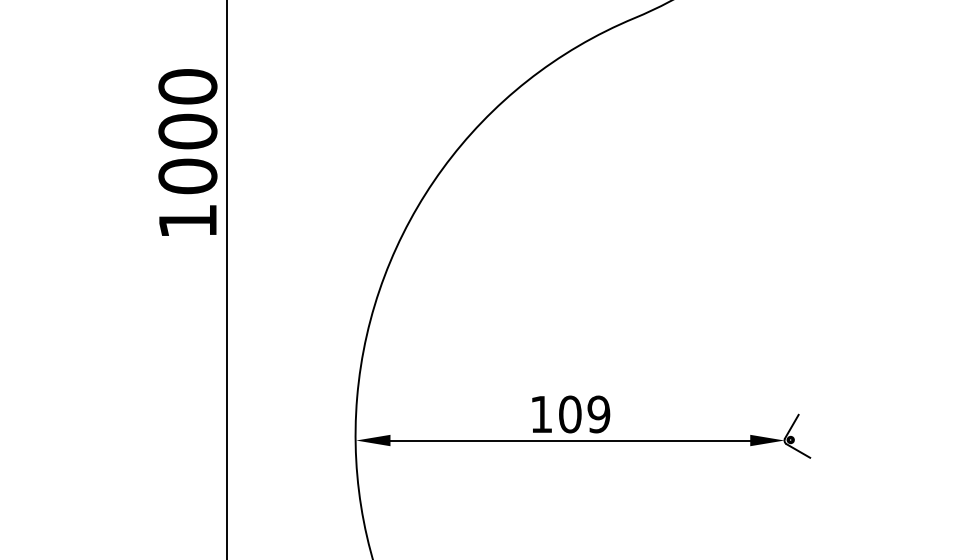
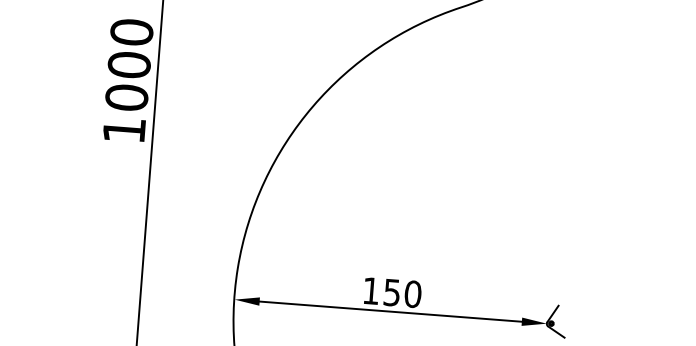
text: (584, 414) -> (402, 293), 109 -> 150

